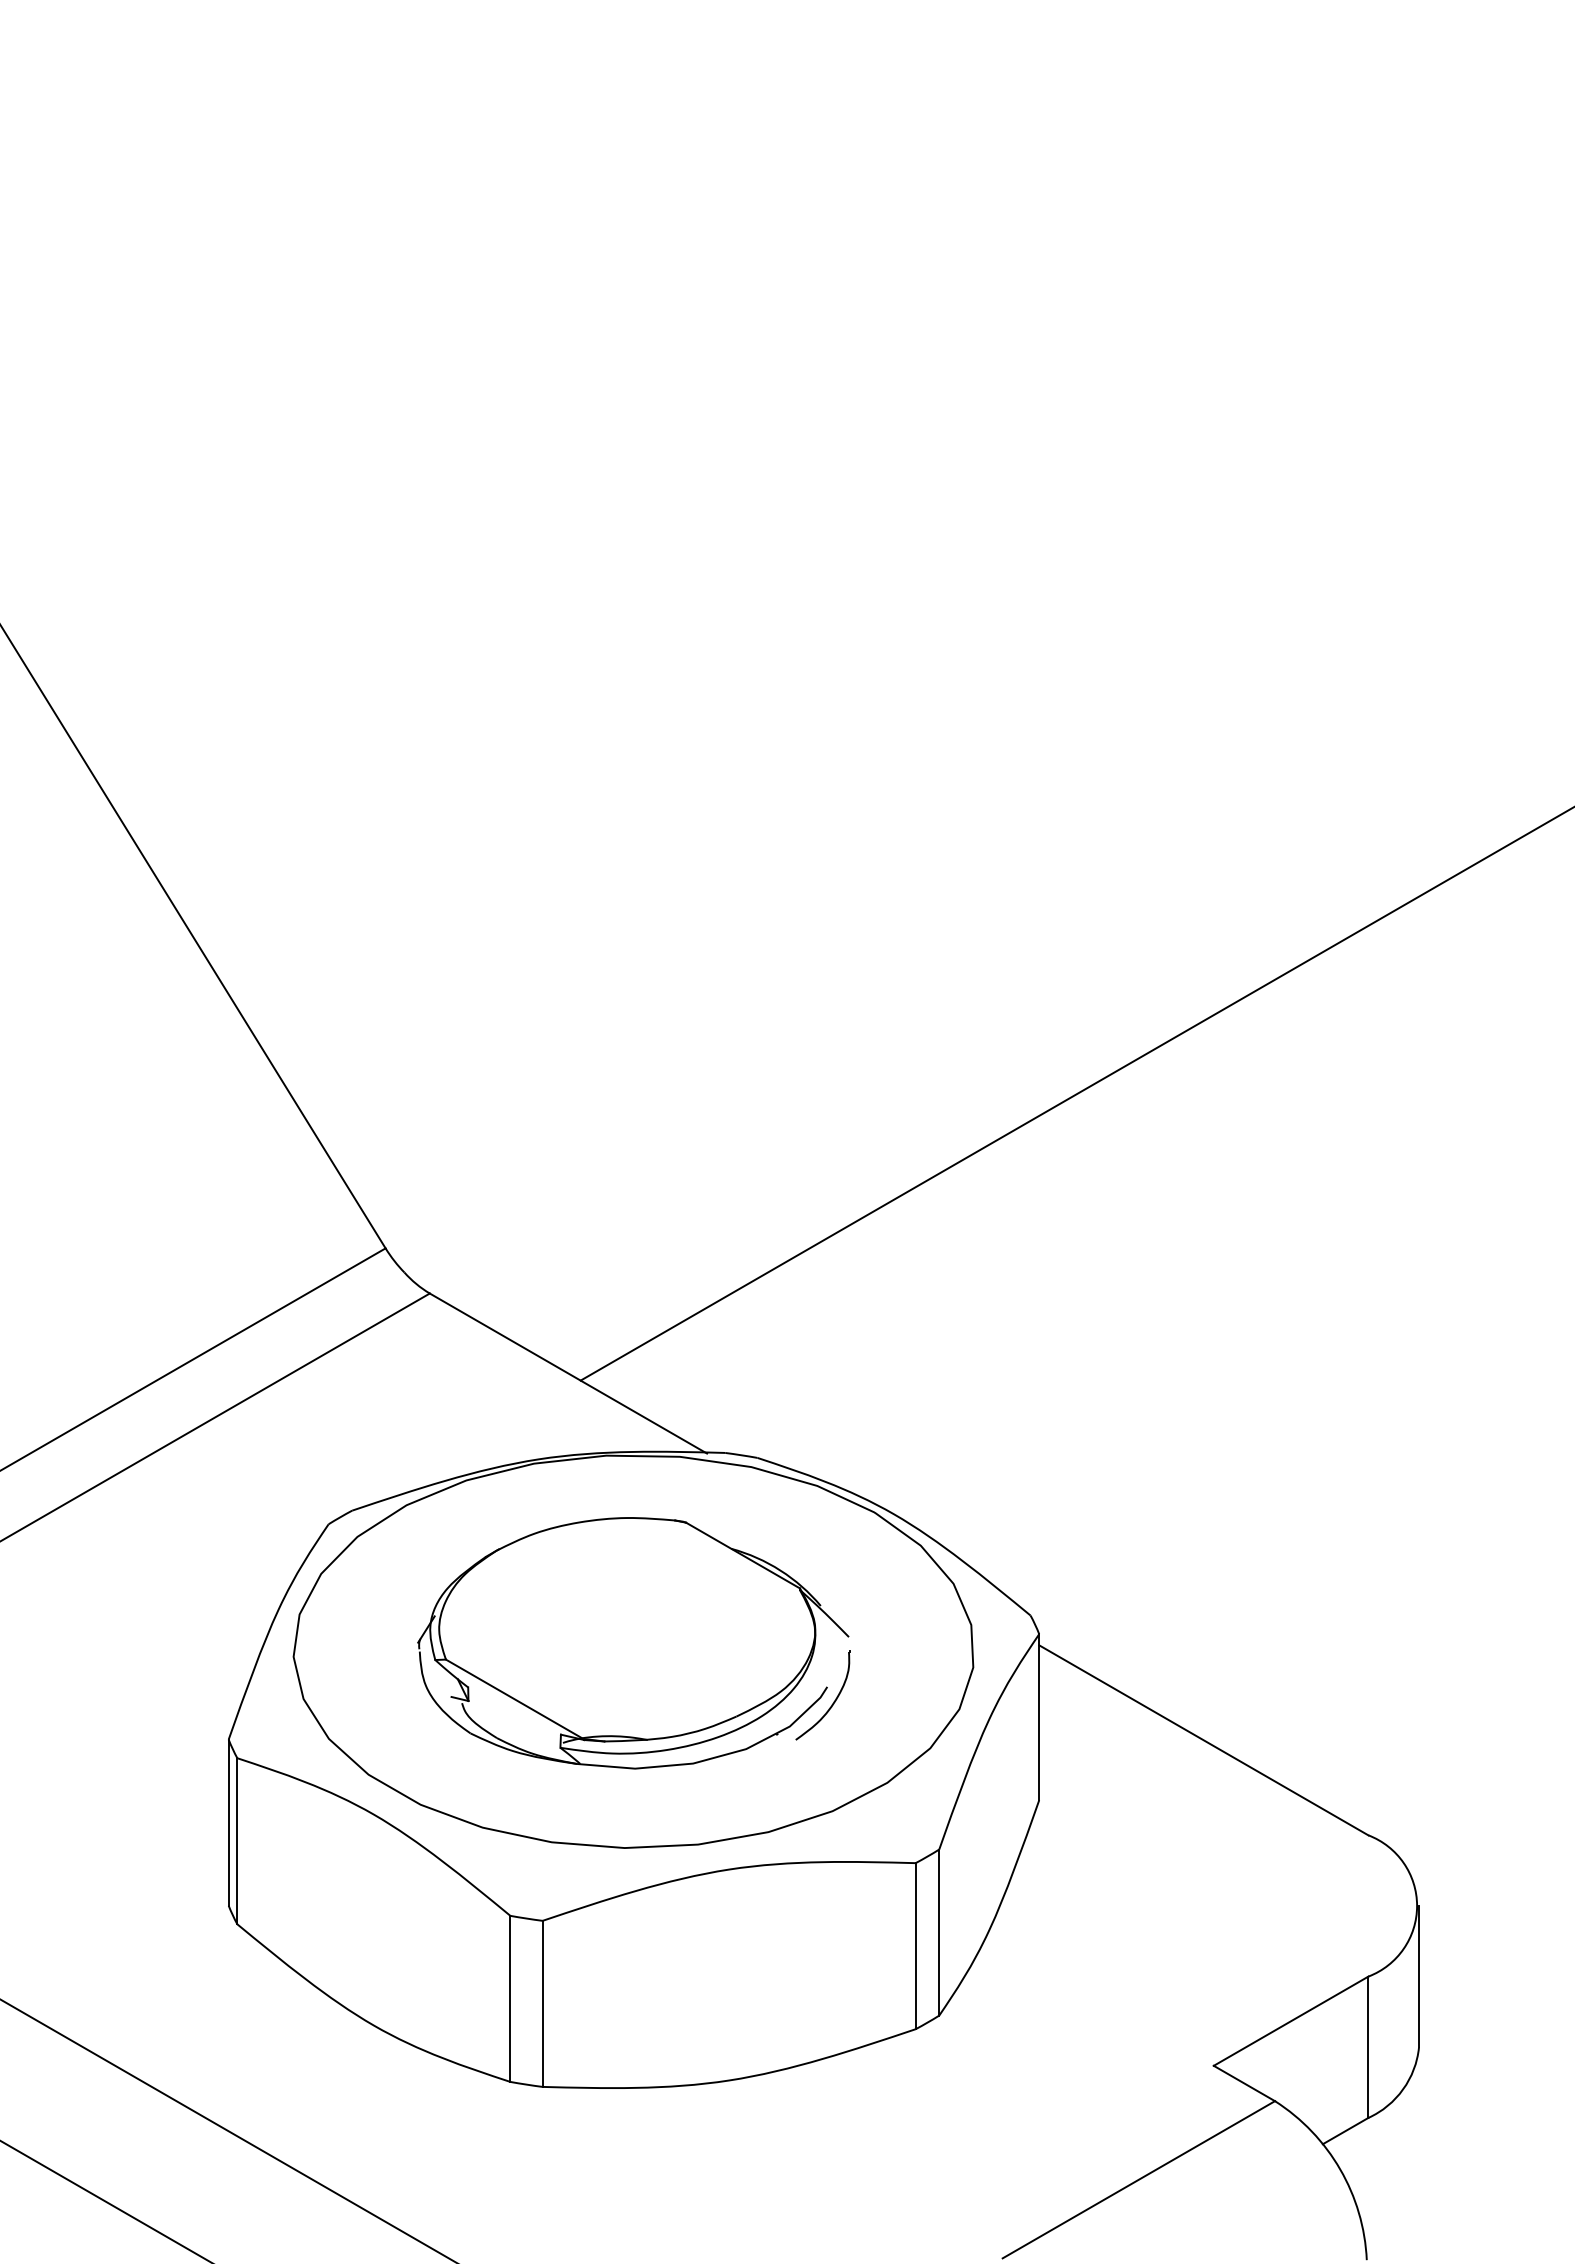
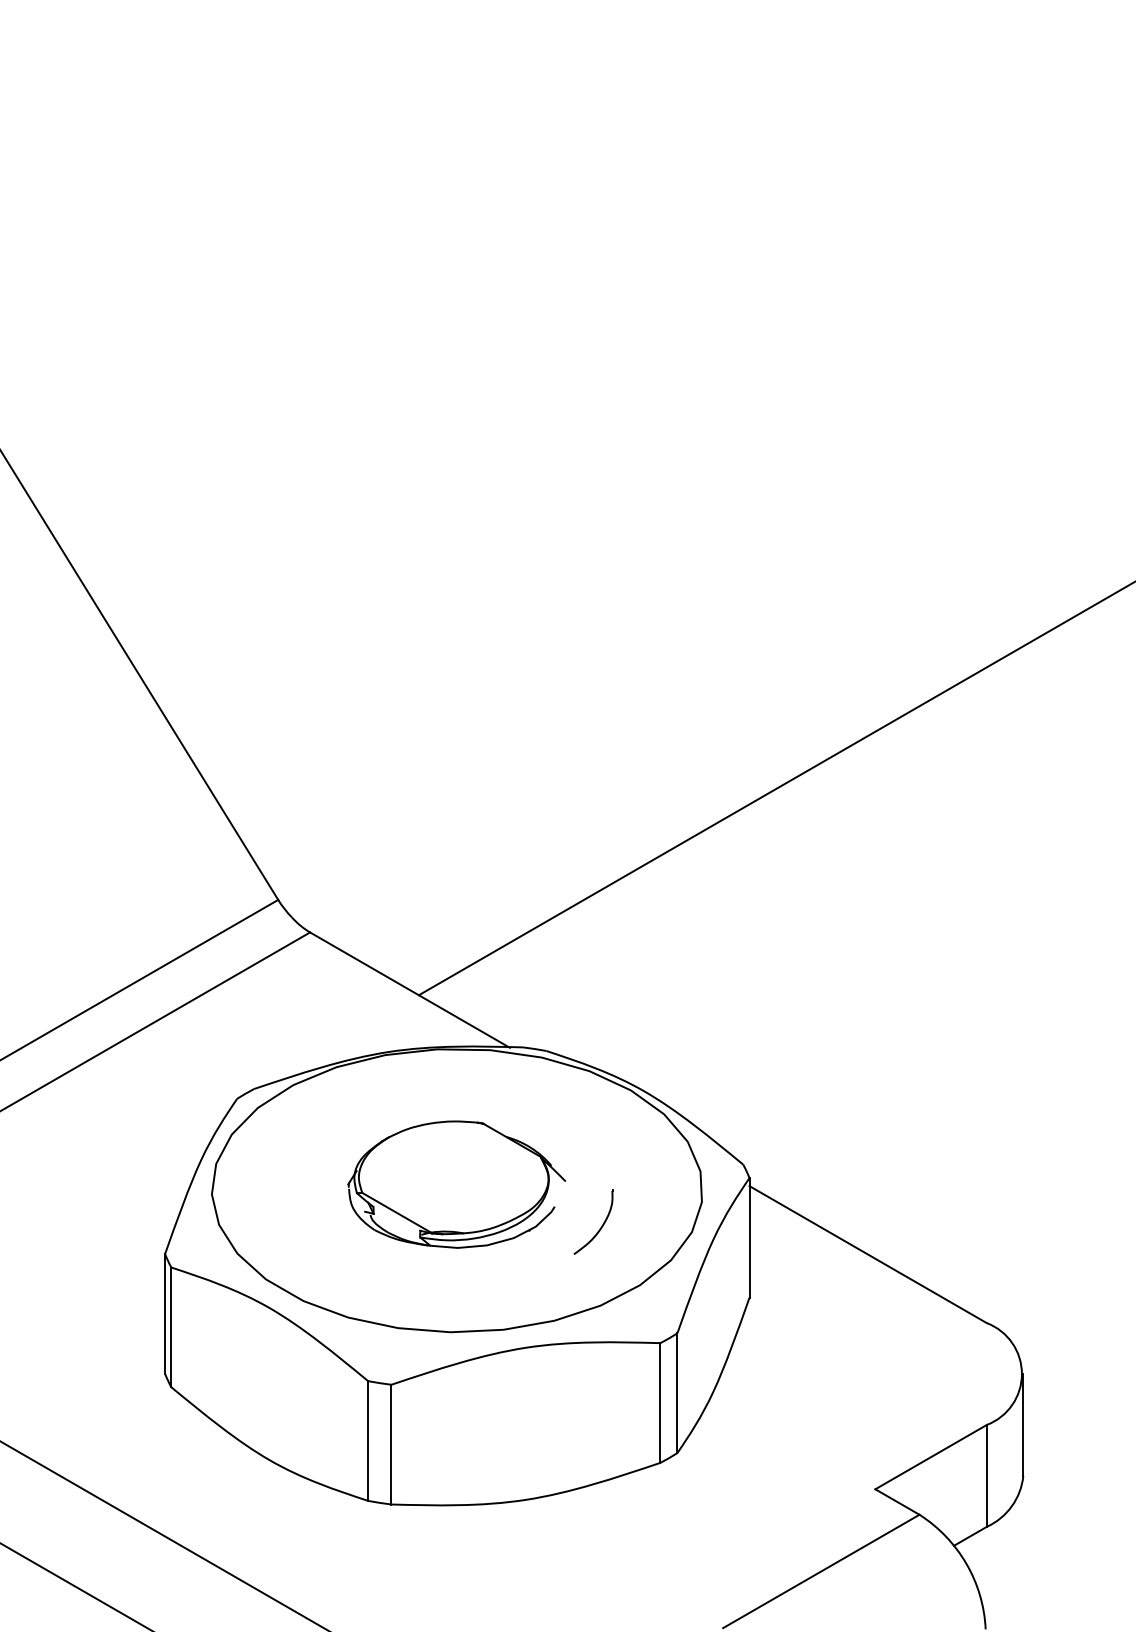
part: (633, 1643) -> (456, 1184), size x0.7

